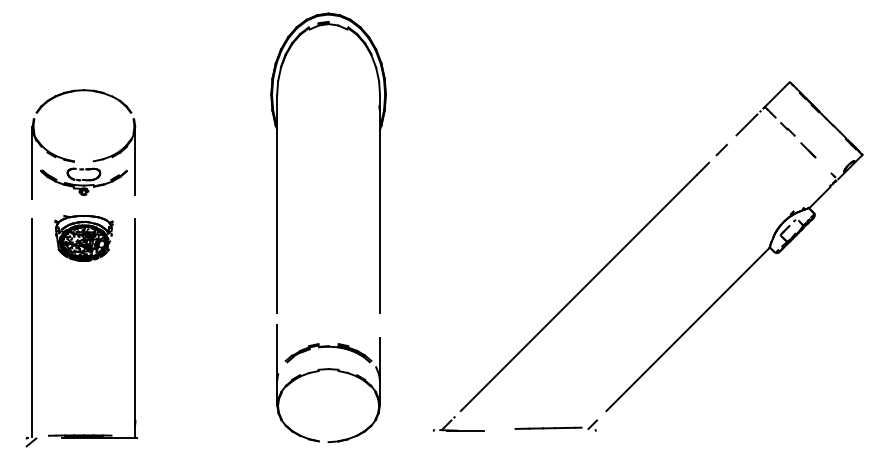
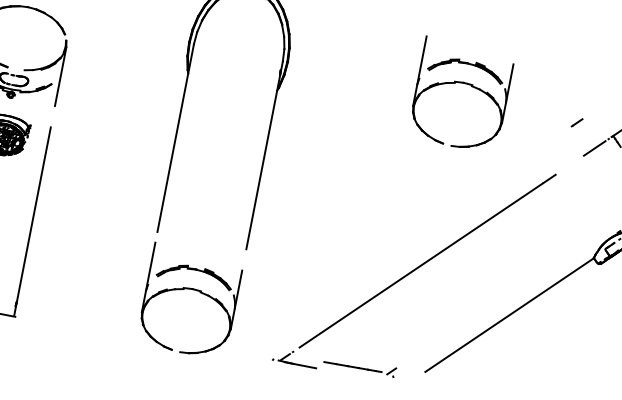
part: (584, 81) -> (461, 83), added
line: (721, 150) -> (576, 123), moved
part: (556, 425) -> (360, 365), moved

